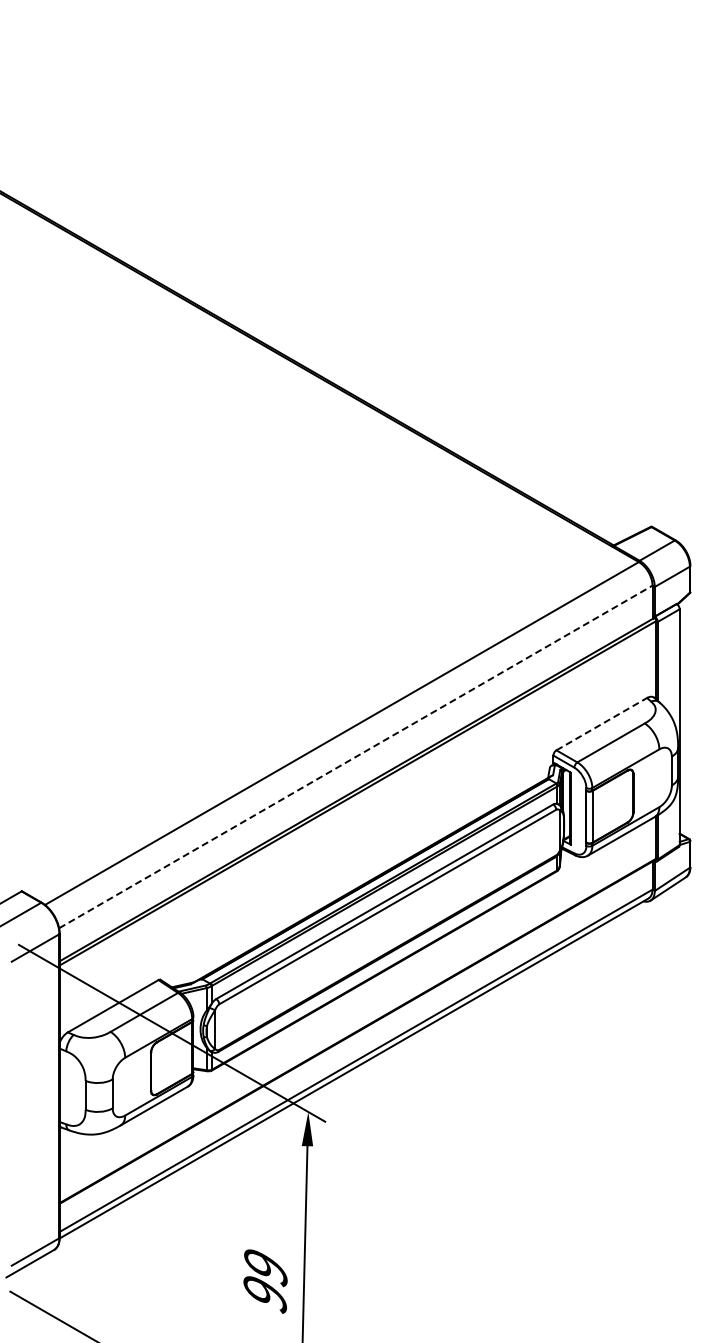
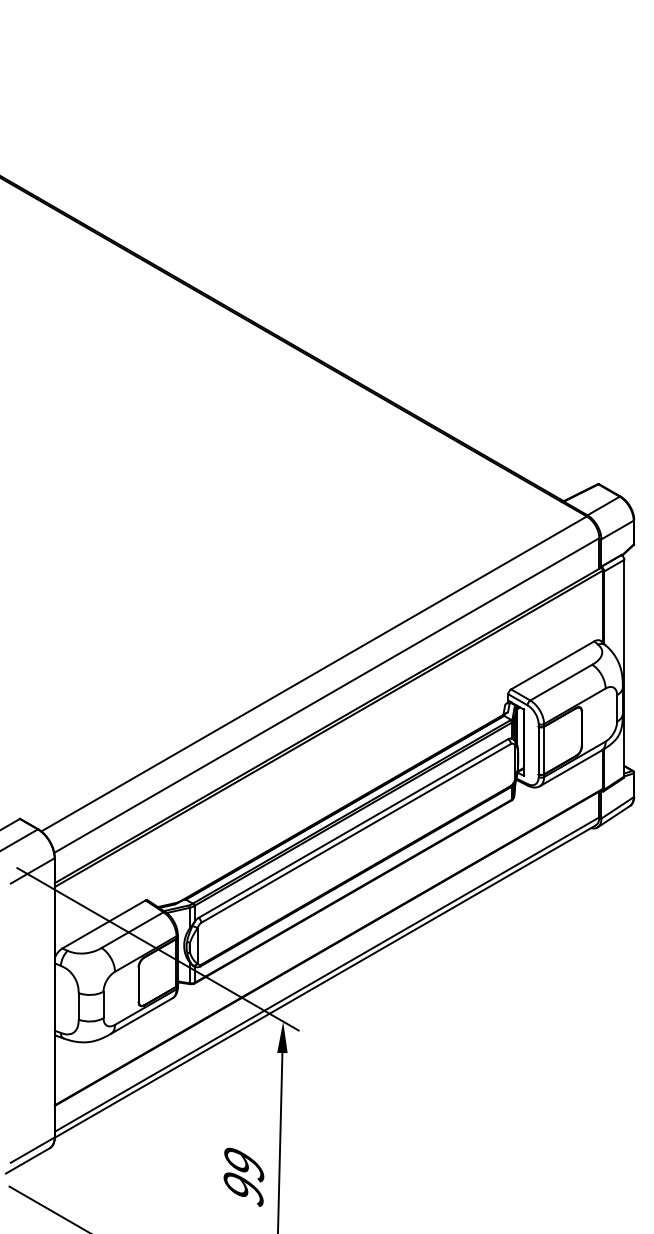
line: (602, 723) -> (553, 664), dashed -> solid
line: (355, 756) -> (326, 695), dashed -> solid

